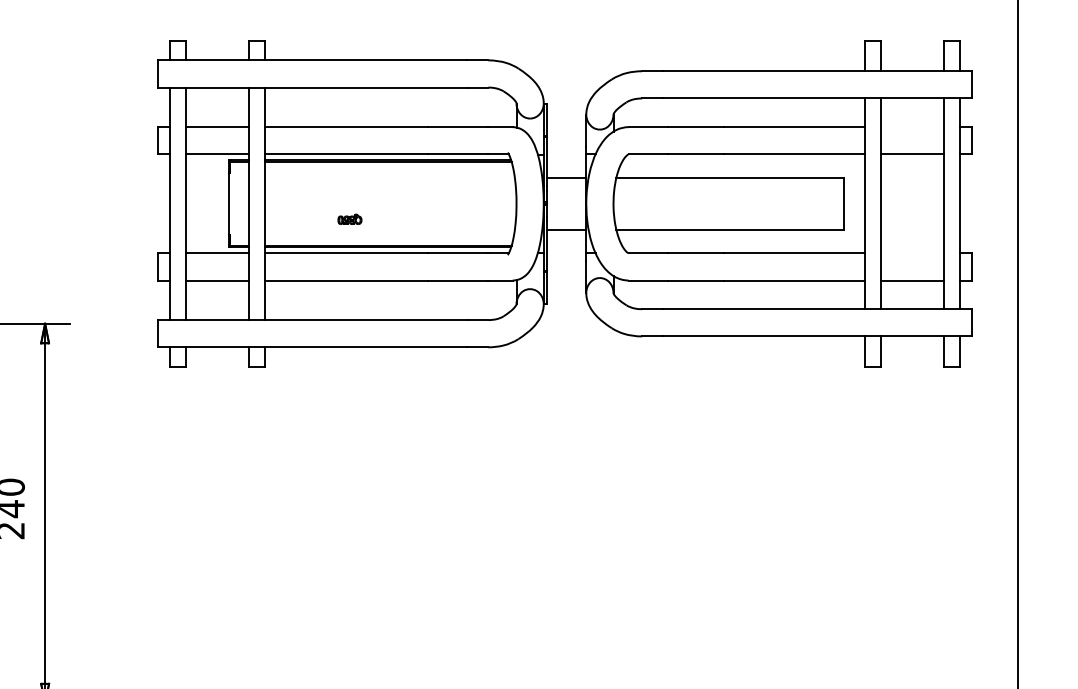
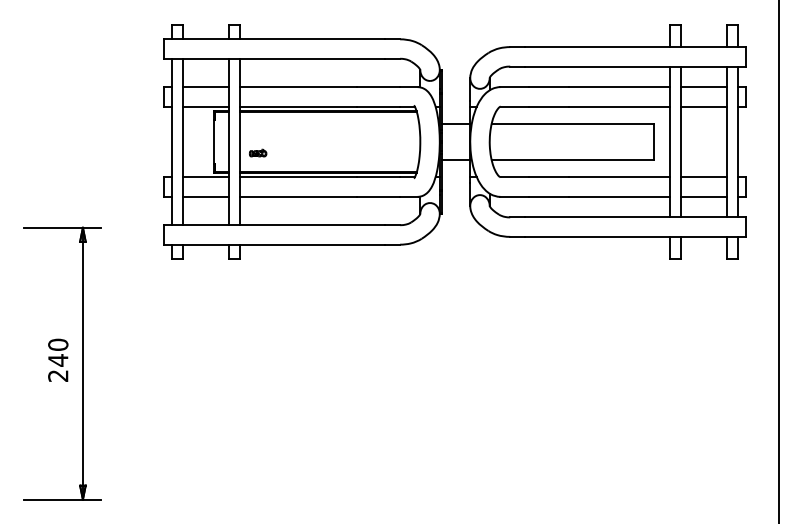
line: (912, 127) -> (703, 87), added
part: (350, 218) -> (258, 152), moved
line: (912, 253) -> (703, 177), added

